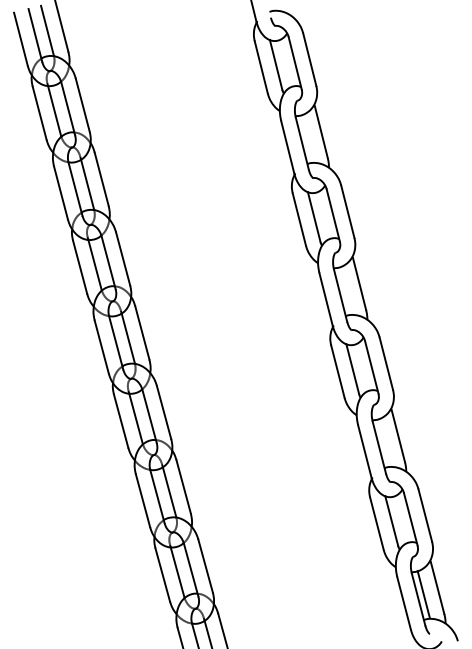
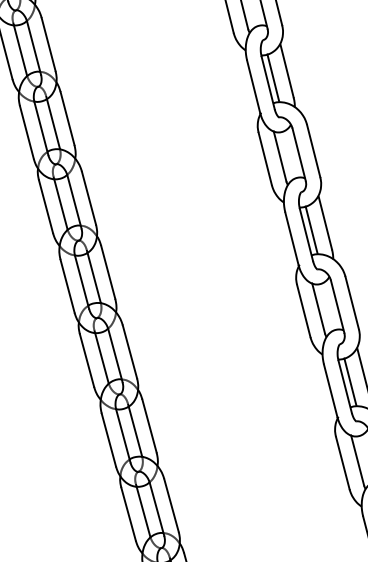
line: (307, 138) -> (273, 77), added
line: (345, 290) -> (311, 229), added
line: (384, 442) -> (350, 381), added

